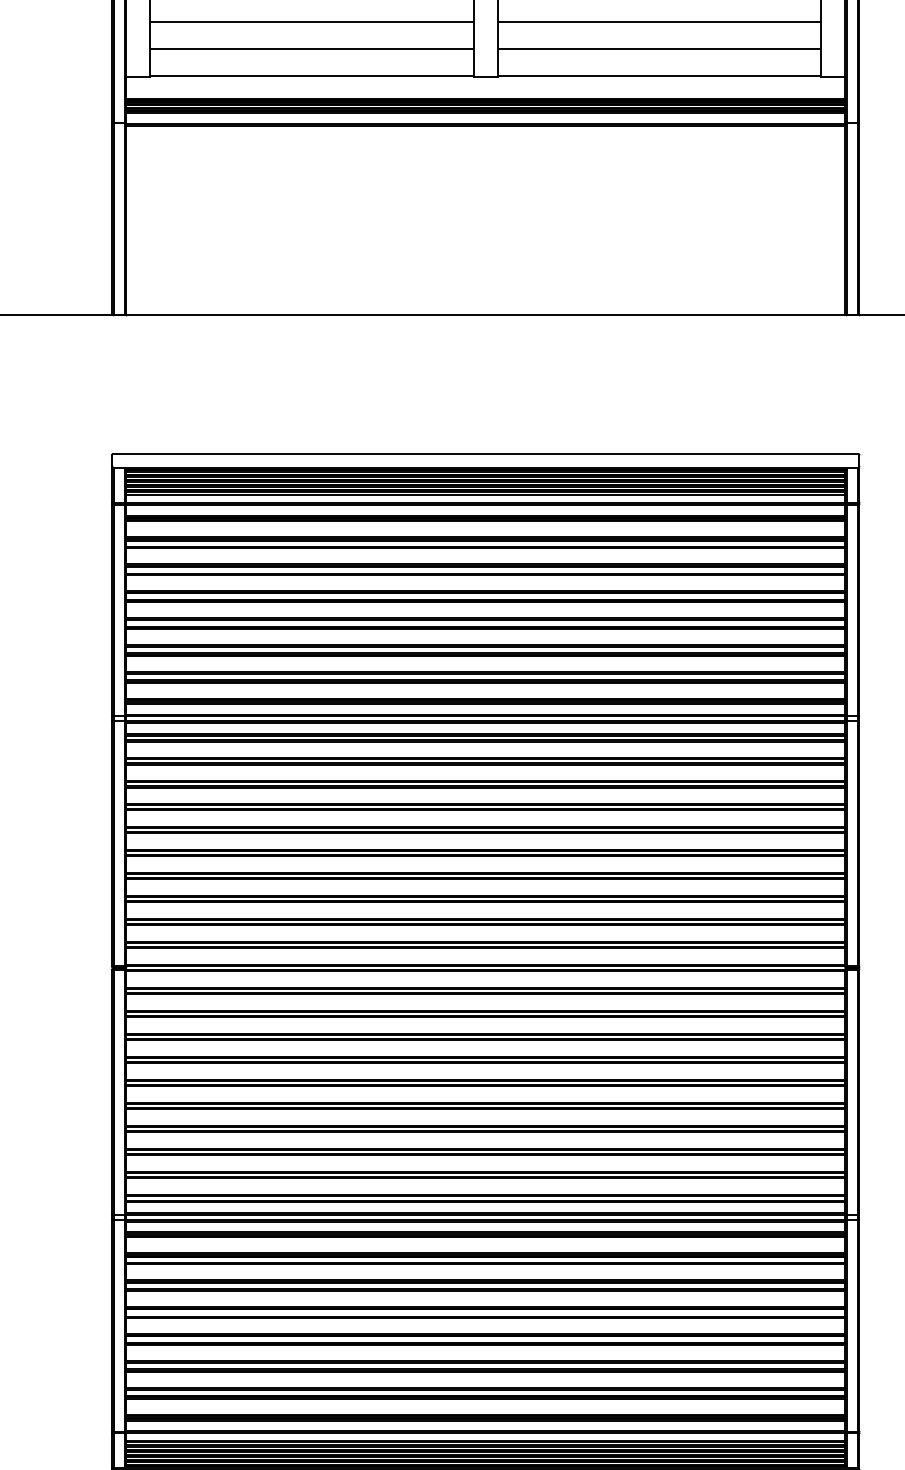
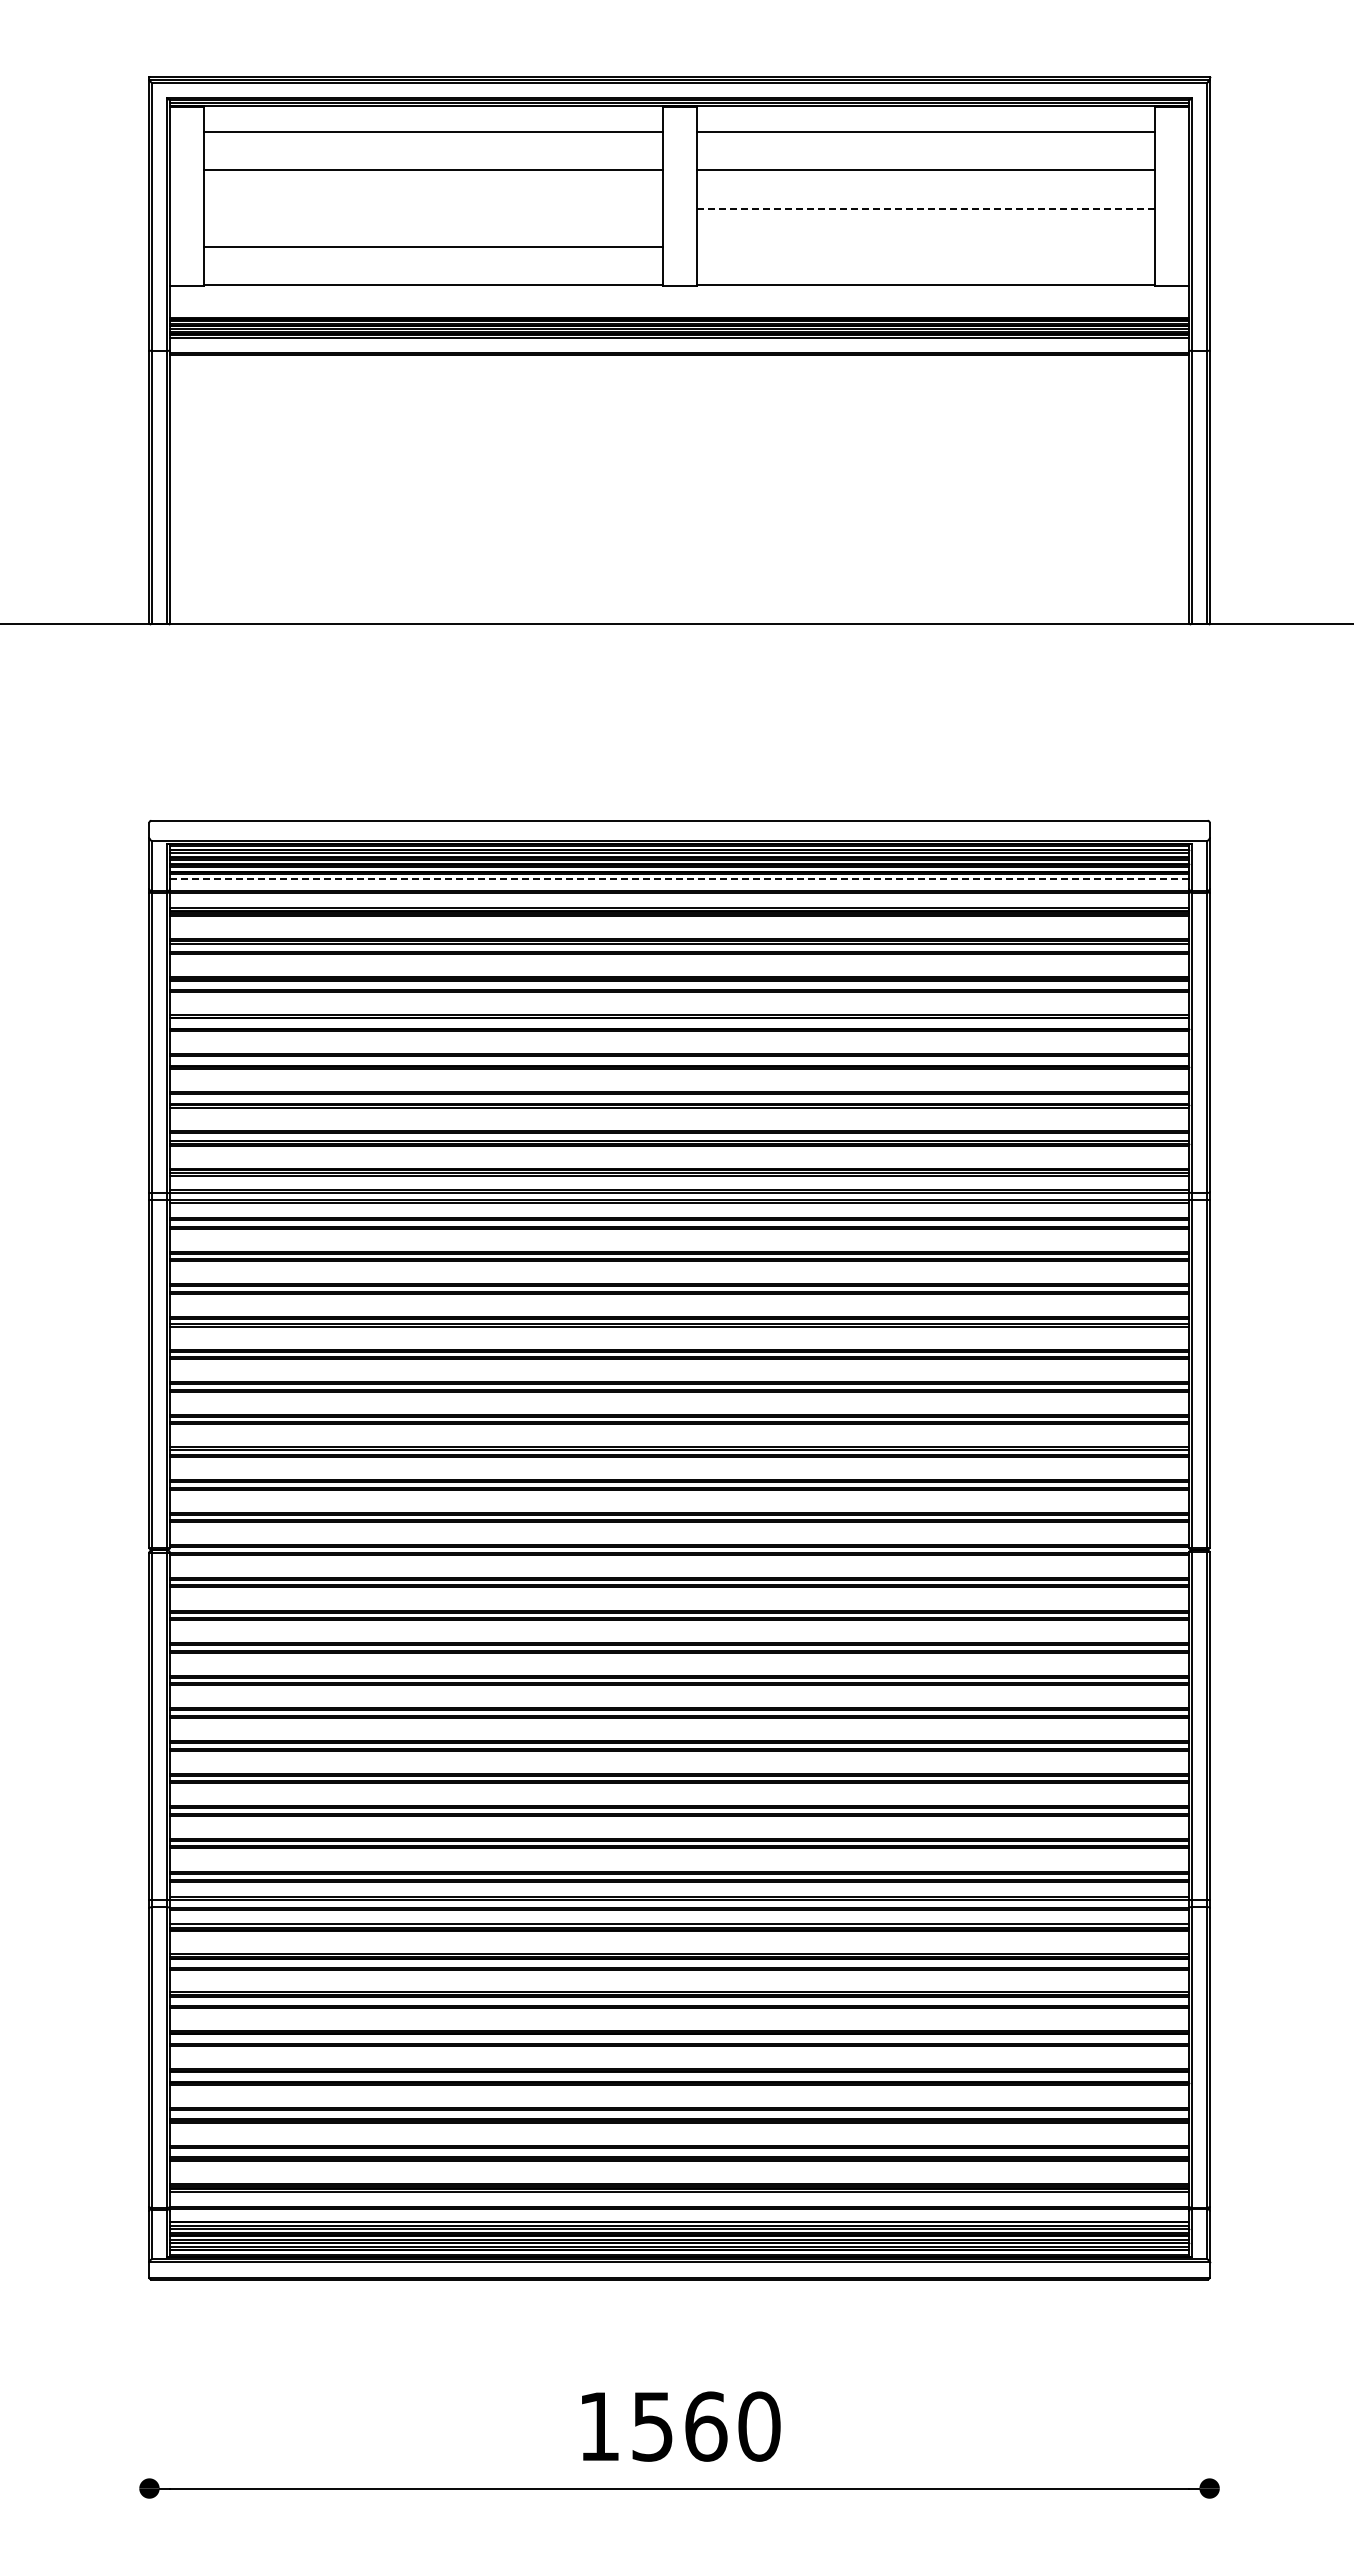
line: (311, 22) -> (432, 208), removed
line: (659, 22) -> (926, 208), solid -> dashed
line: (659, 49) -> (925, 246), removed
line: (485, 494) -> (679, 878), solid -> dashed

